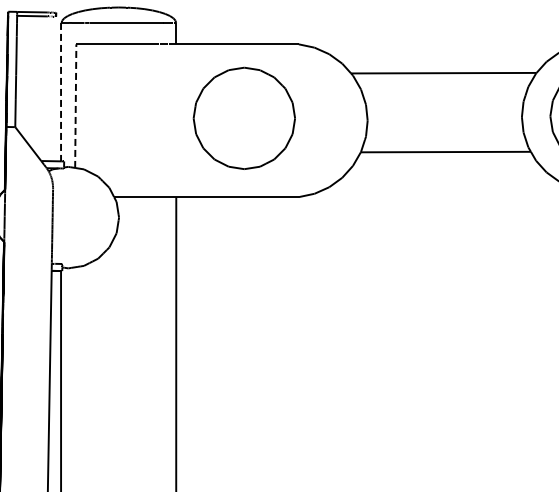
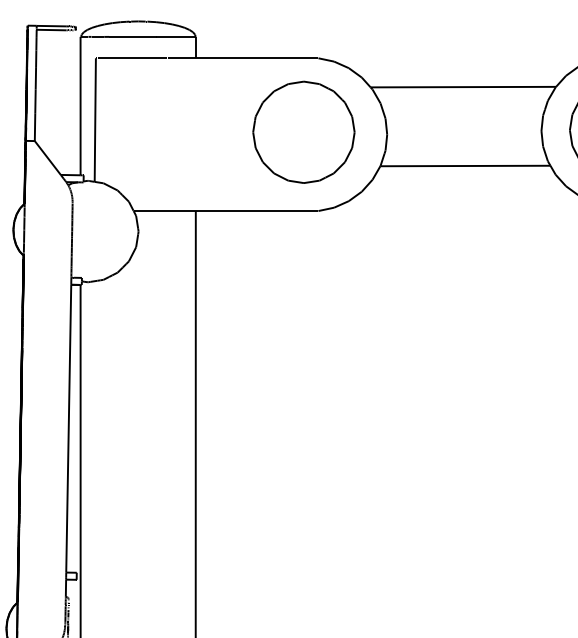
line: (60, 92) -> (80, 106), dashed -> solid
line: (75, 106) -> (95, 120), dashed -> solid
part: (243, 117) -> (303, 131), moved

